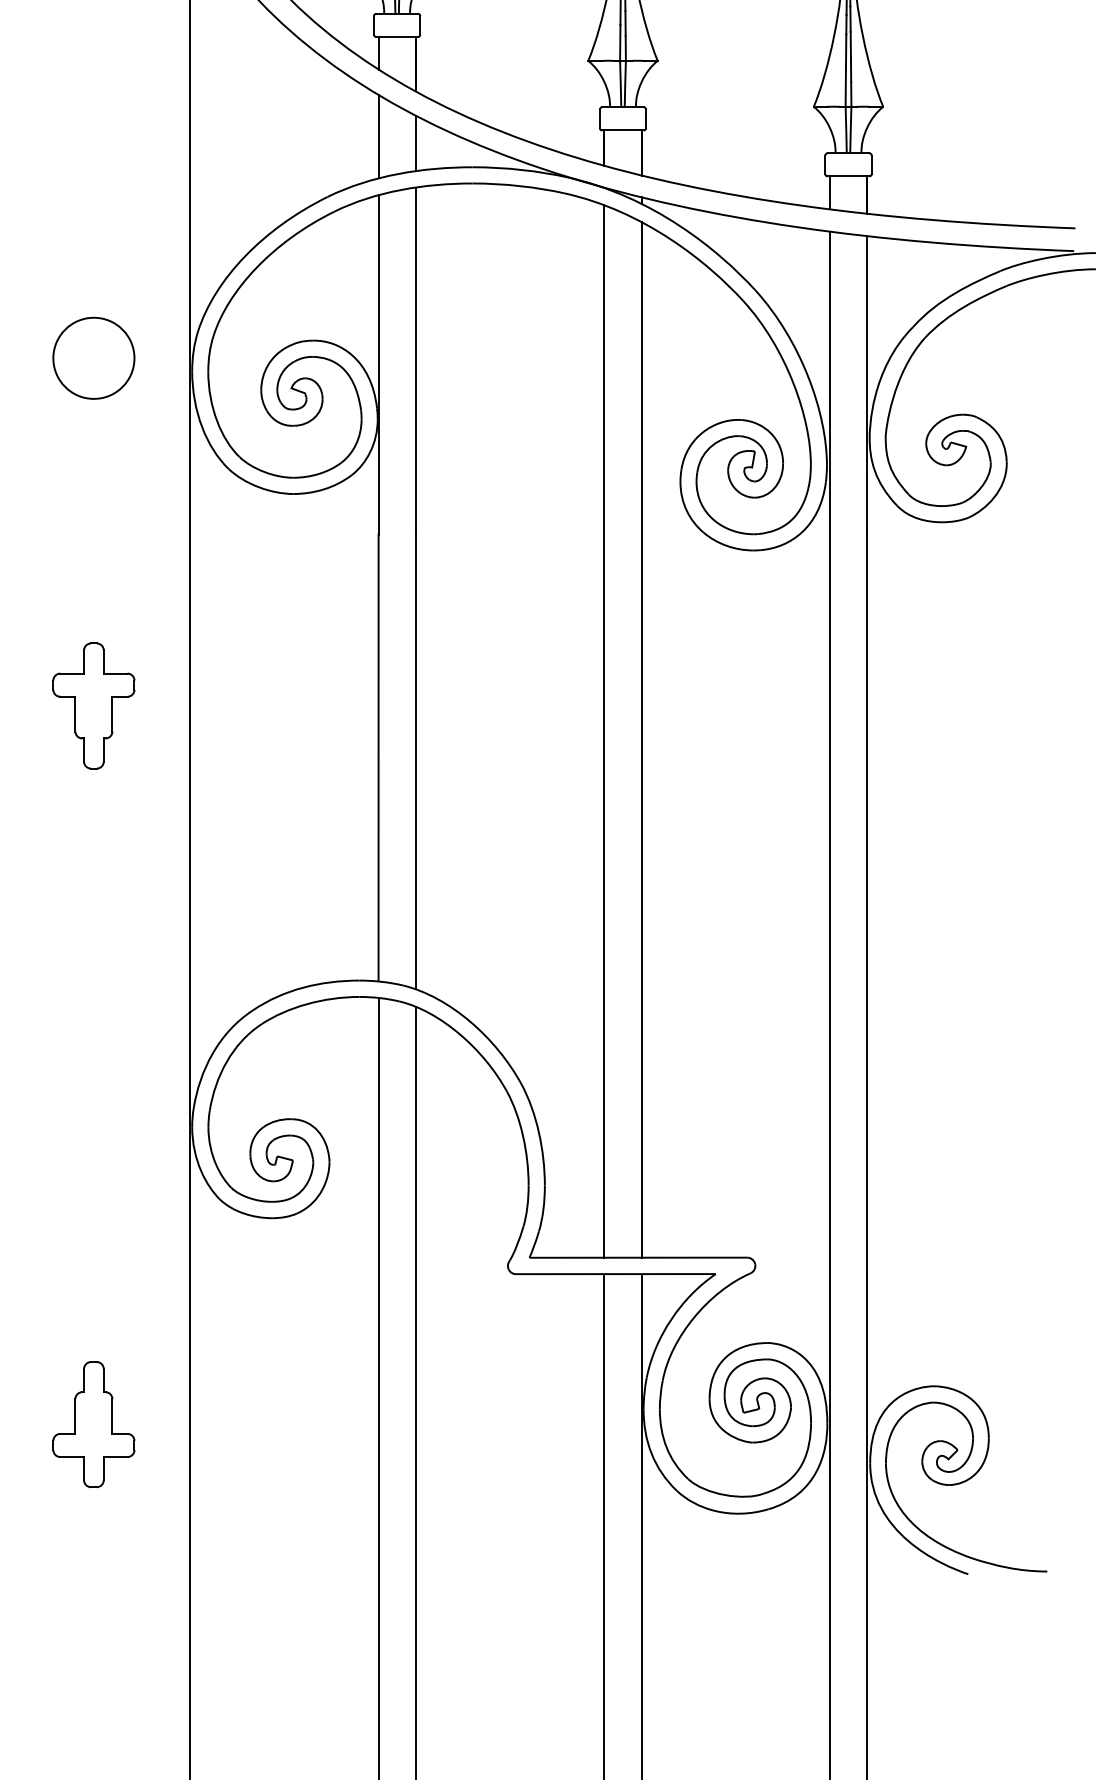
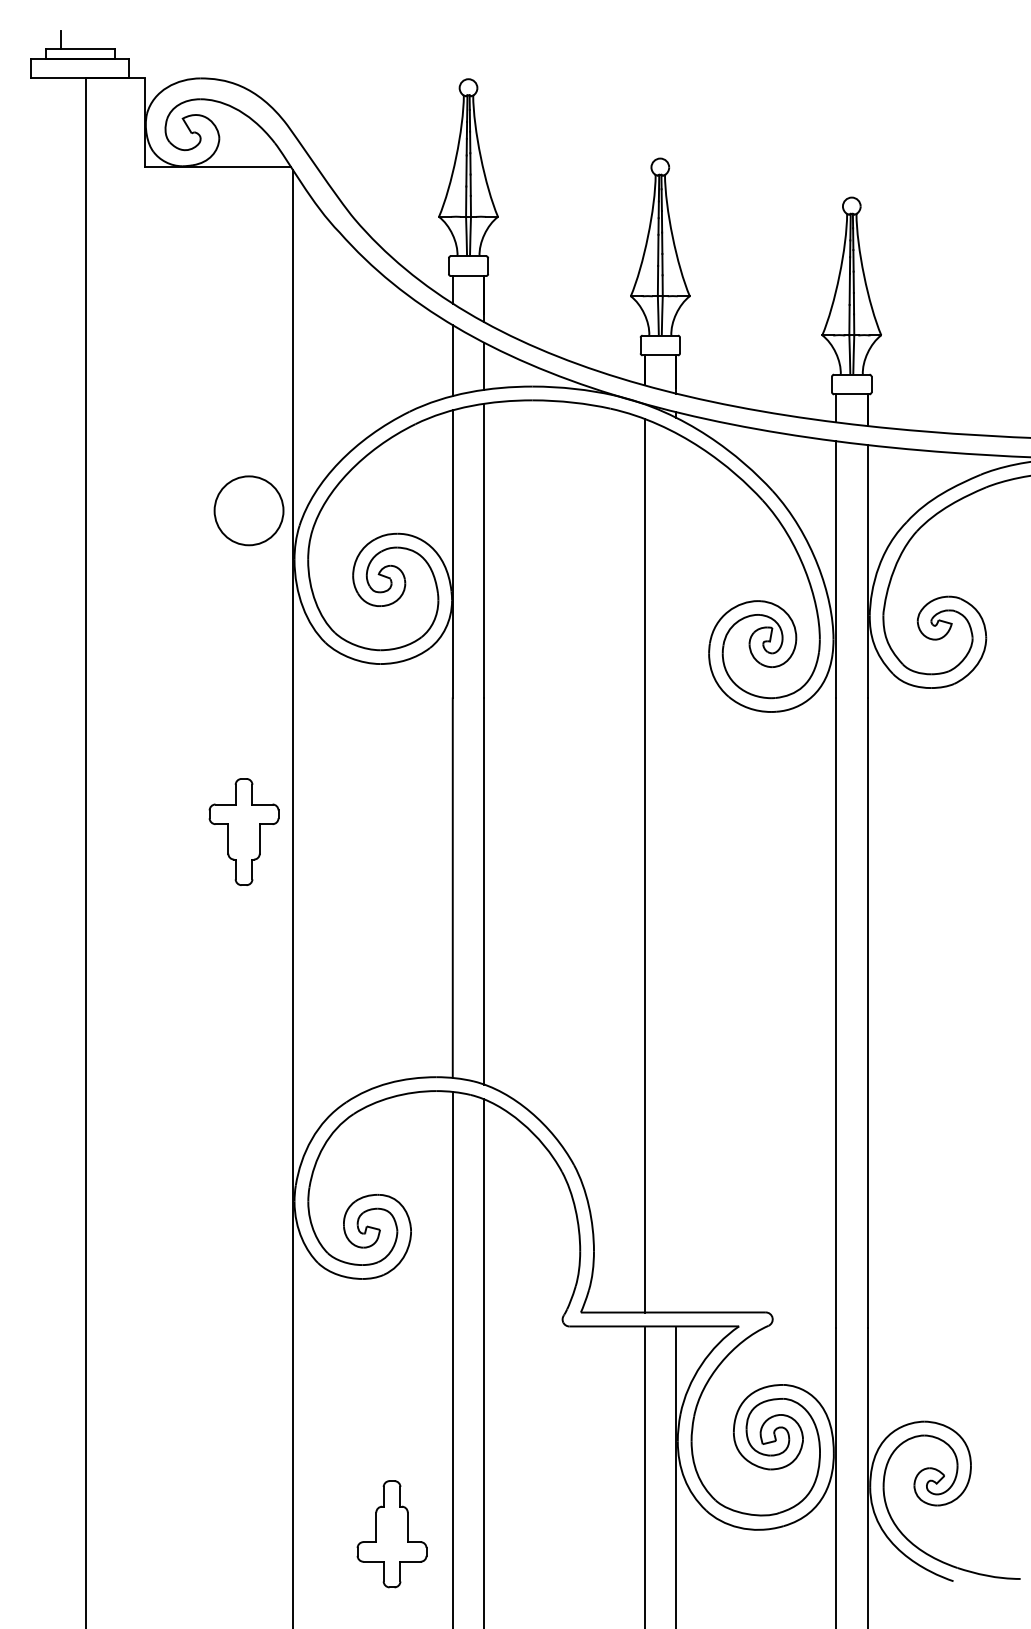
circle: (93, 357) -> (248, 510), moved
part: (93, 705) -> (243, 831), moved
line: (642, 739) -> (676, 872), removed
part: (93, 1424) -> (391, 1534), moved

